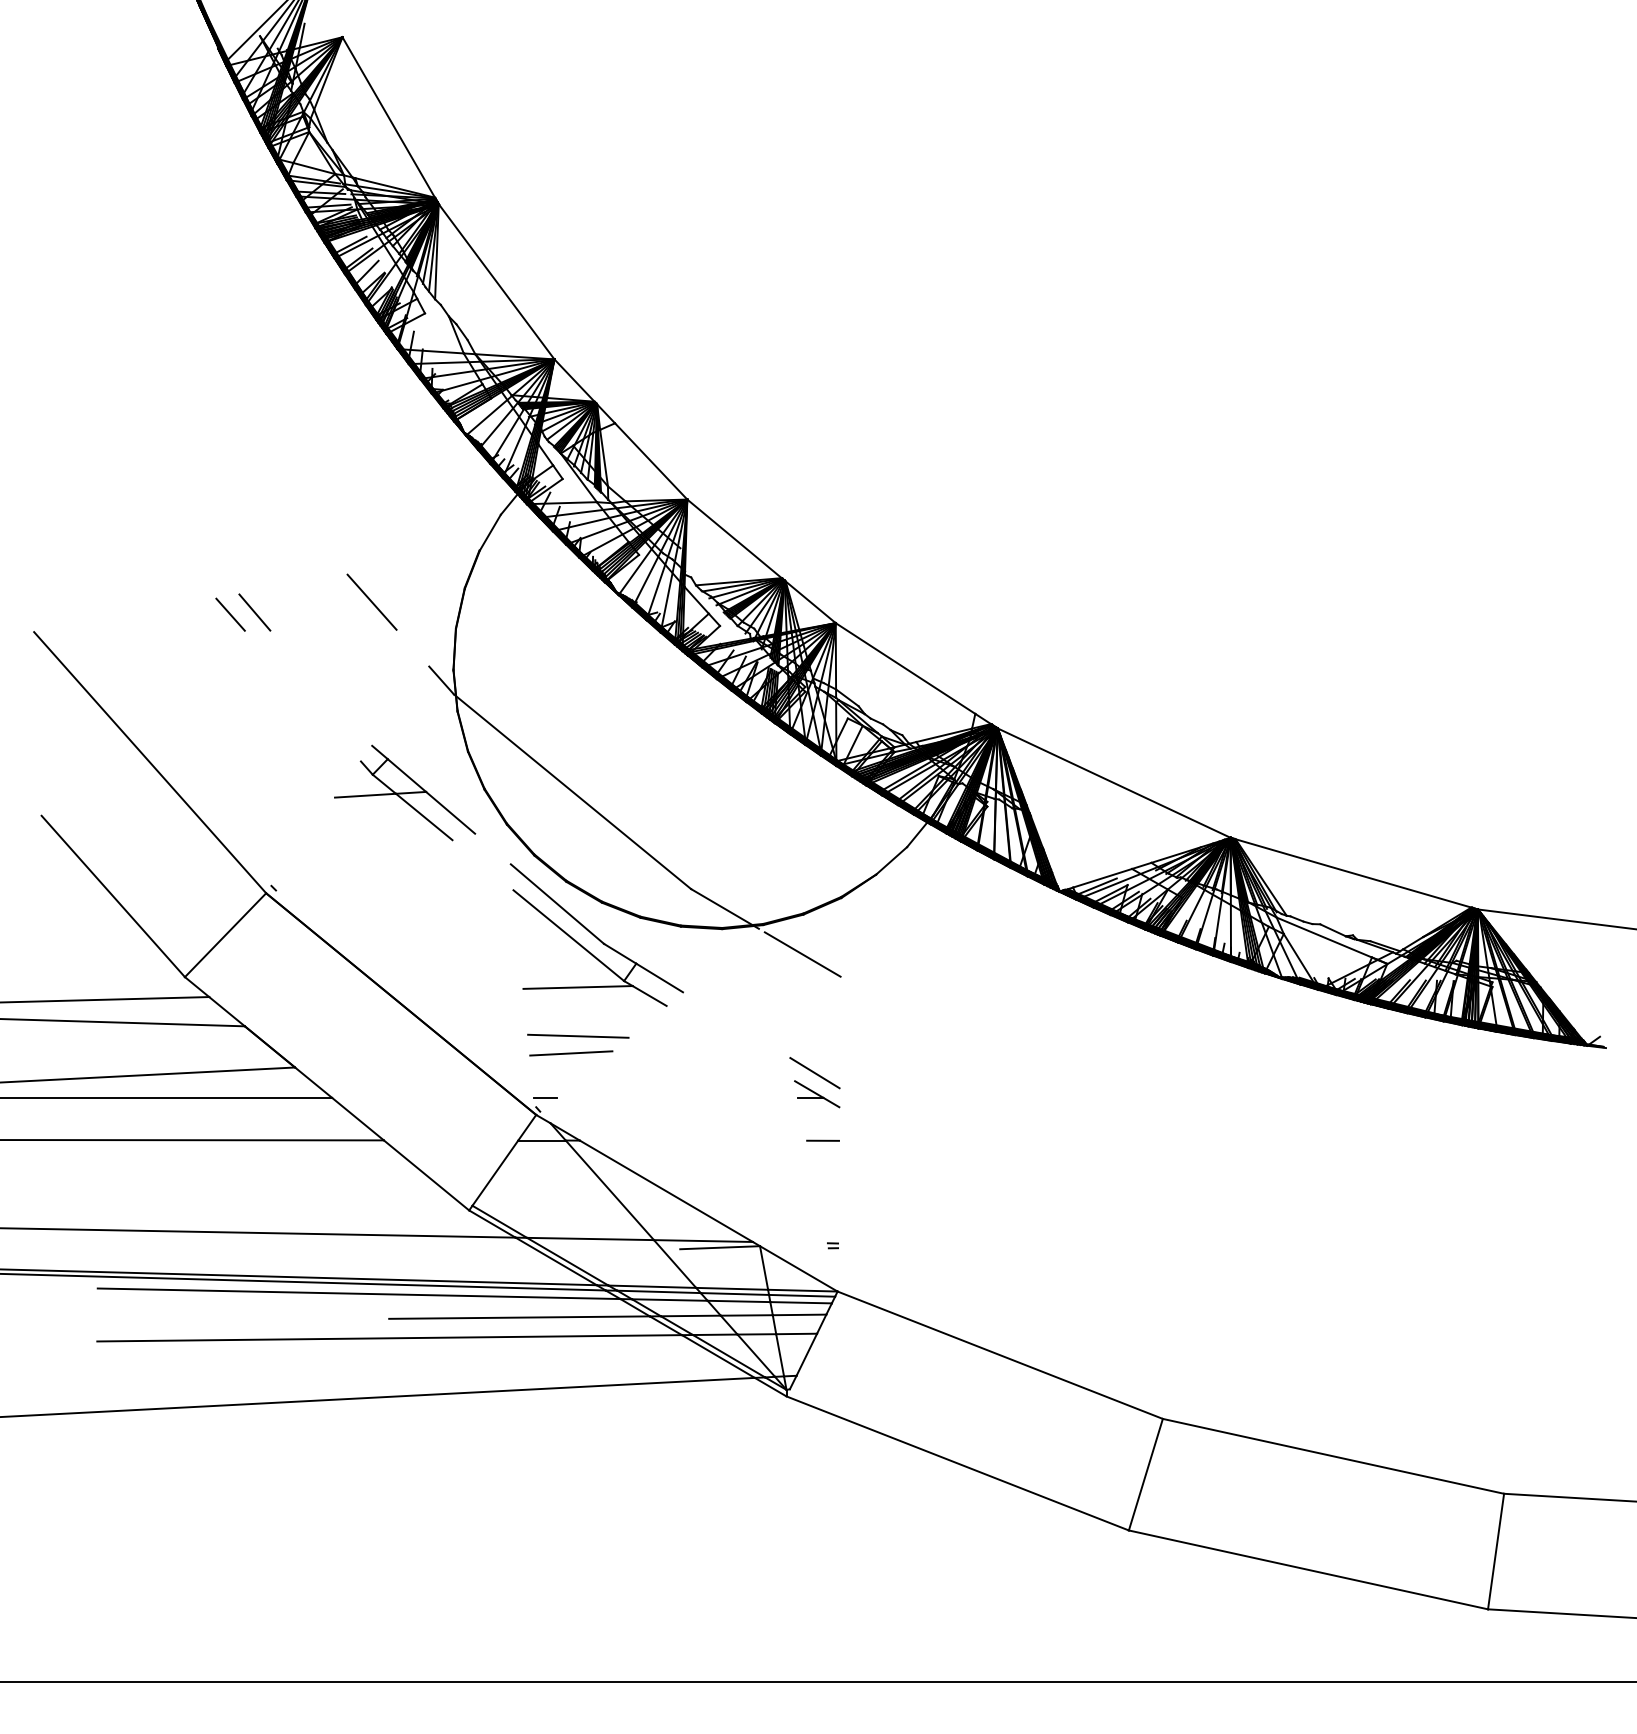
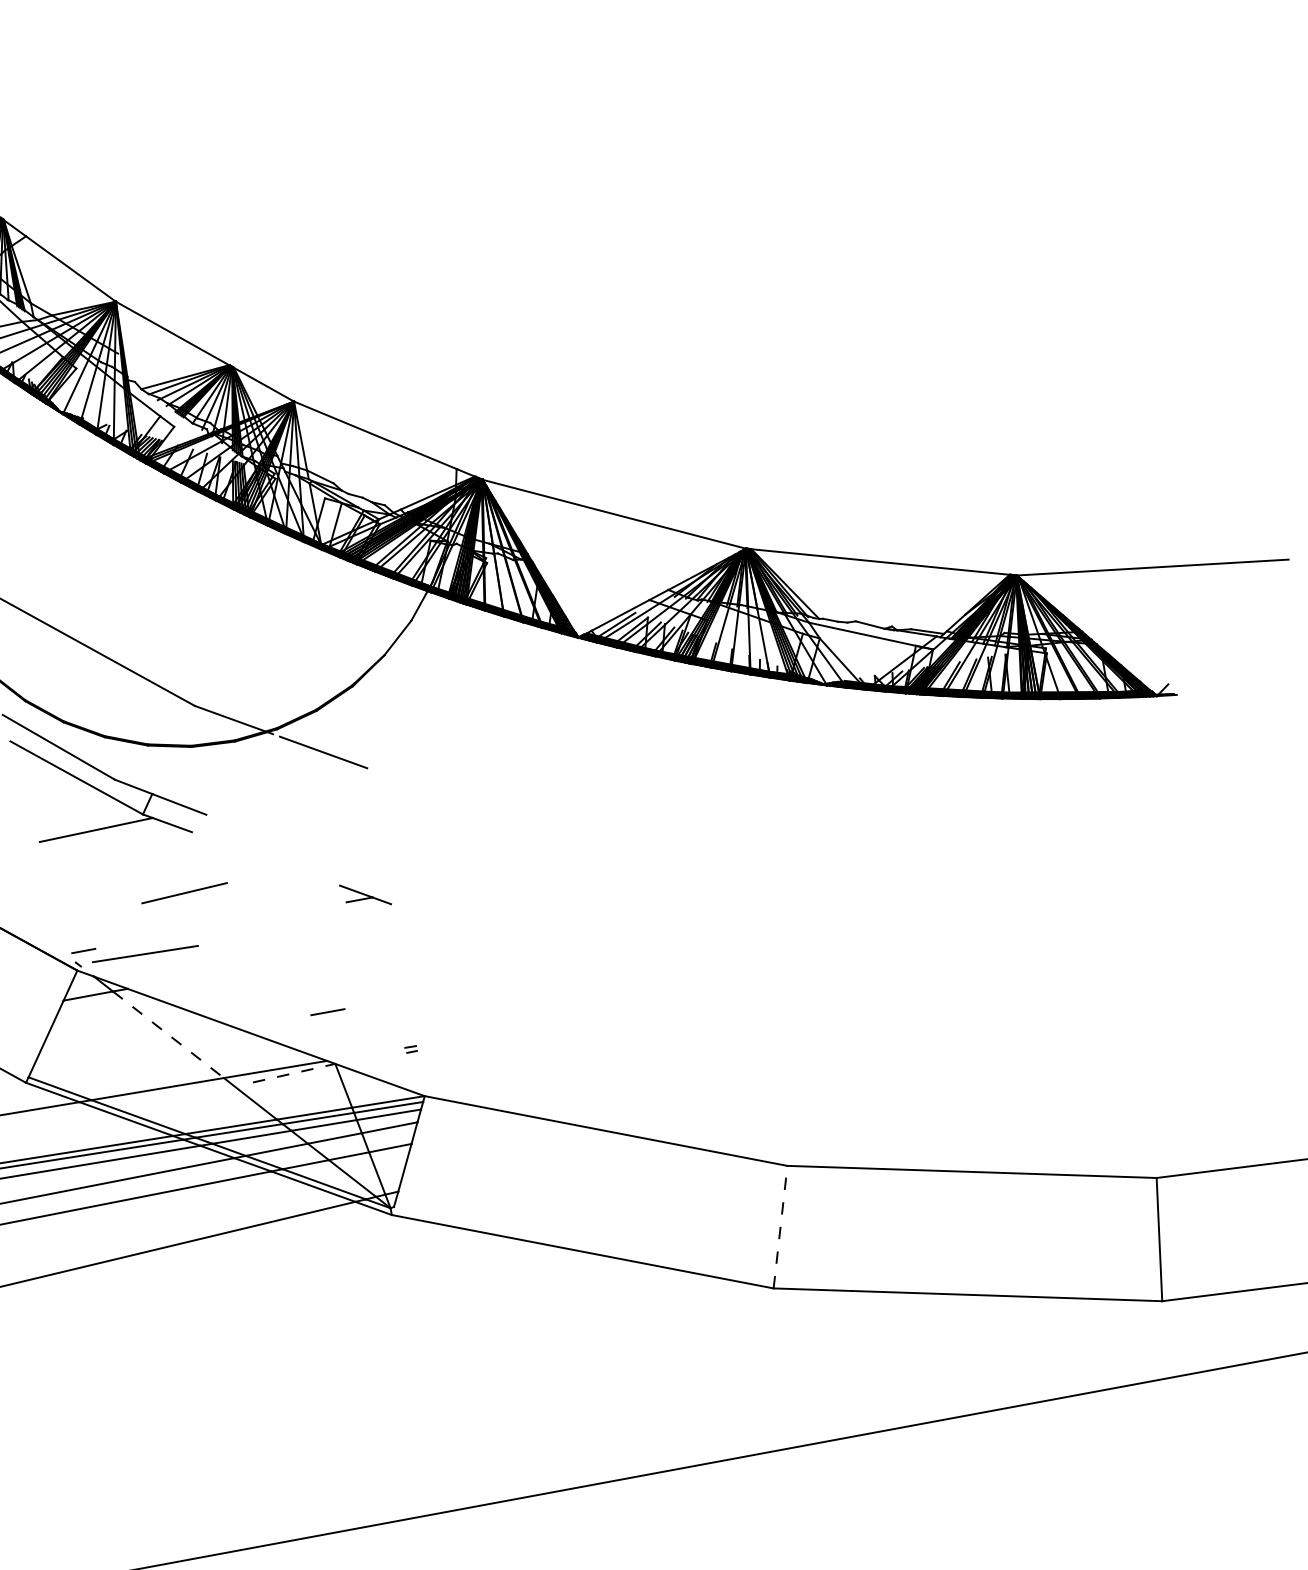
line: (578, 1035) -> (145, 953), moved
line: (571, 1053) -> (184, 893), moved
line: (814, 1073) -> (358, 873), removed
line: (822, 1140) -> (327, 1011), moved
line: (609, 1190) -> (168, 1035), solid -> dashed
line: (720, 1247) -> (294, 1072), solid -> dashed
line: (1146, 1474) -> (781, 1226), solid -> dashed

